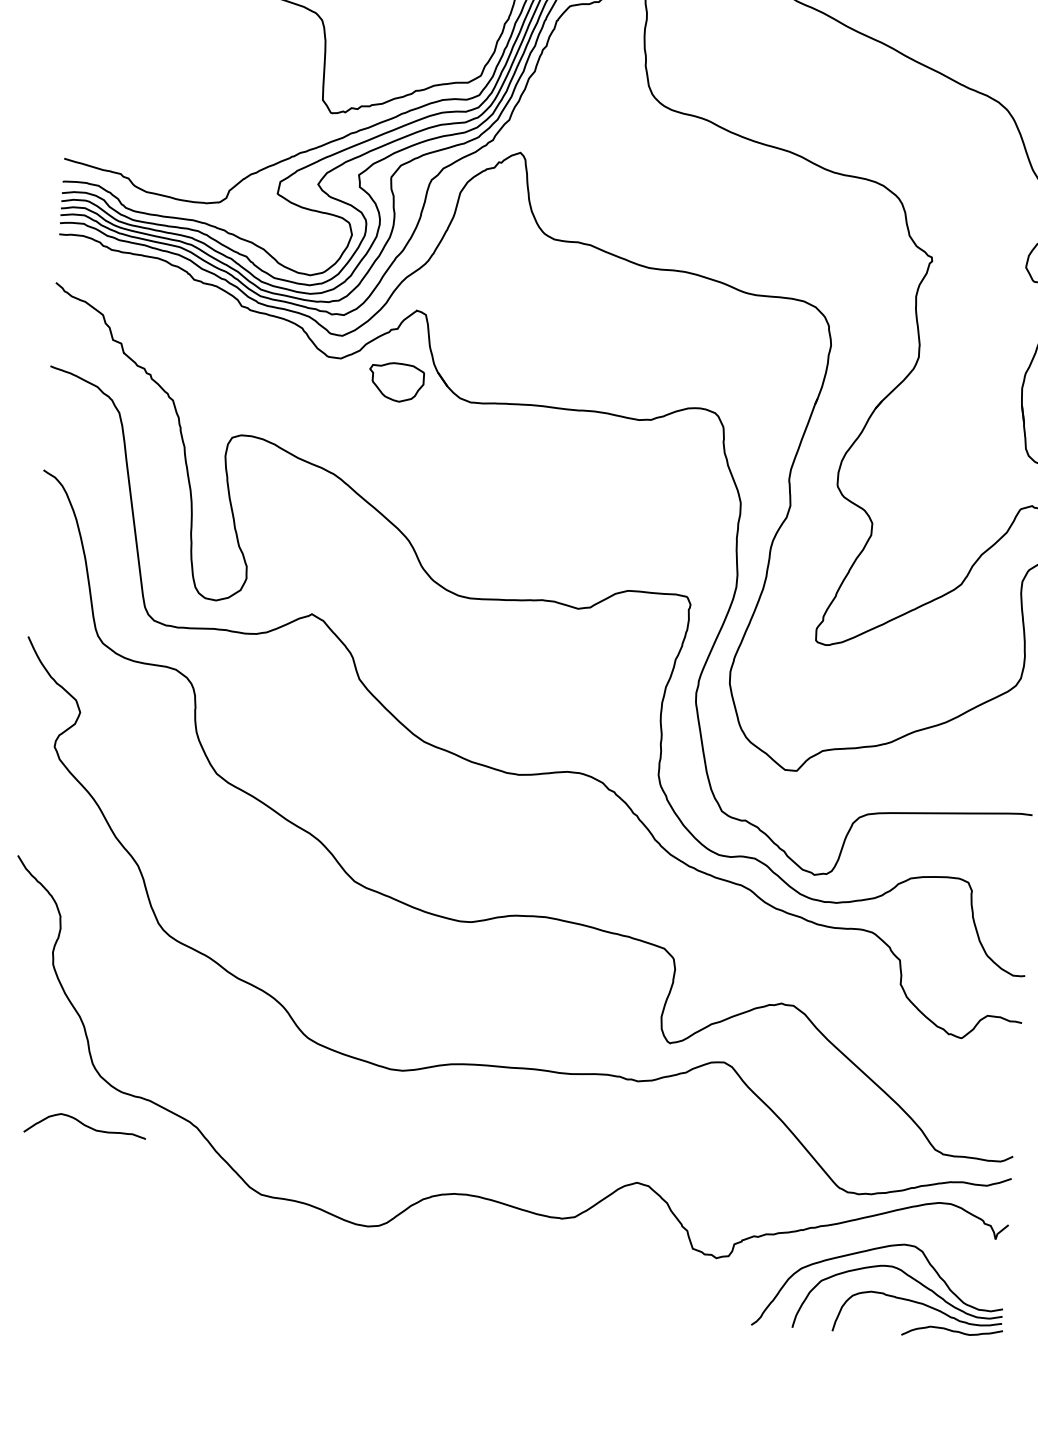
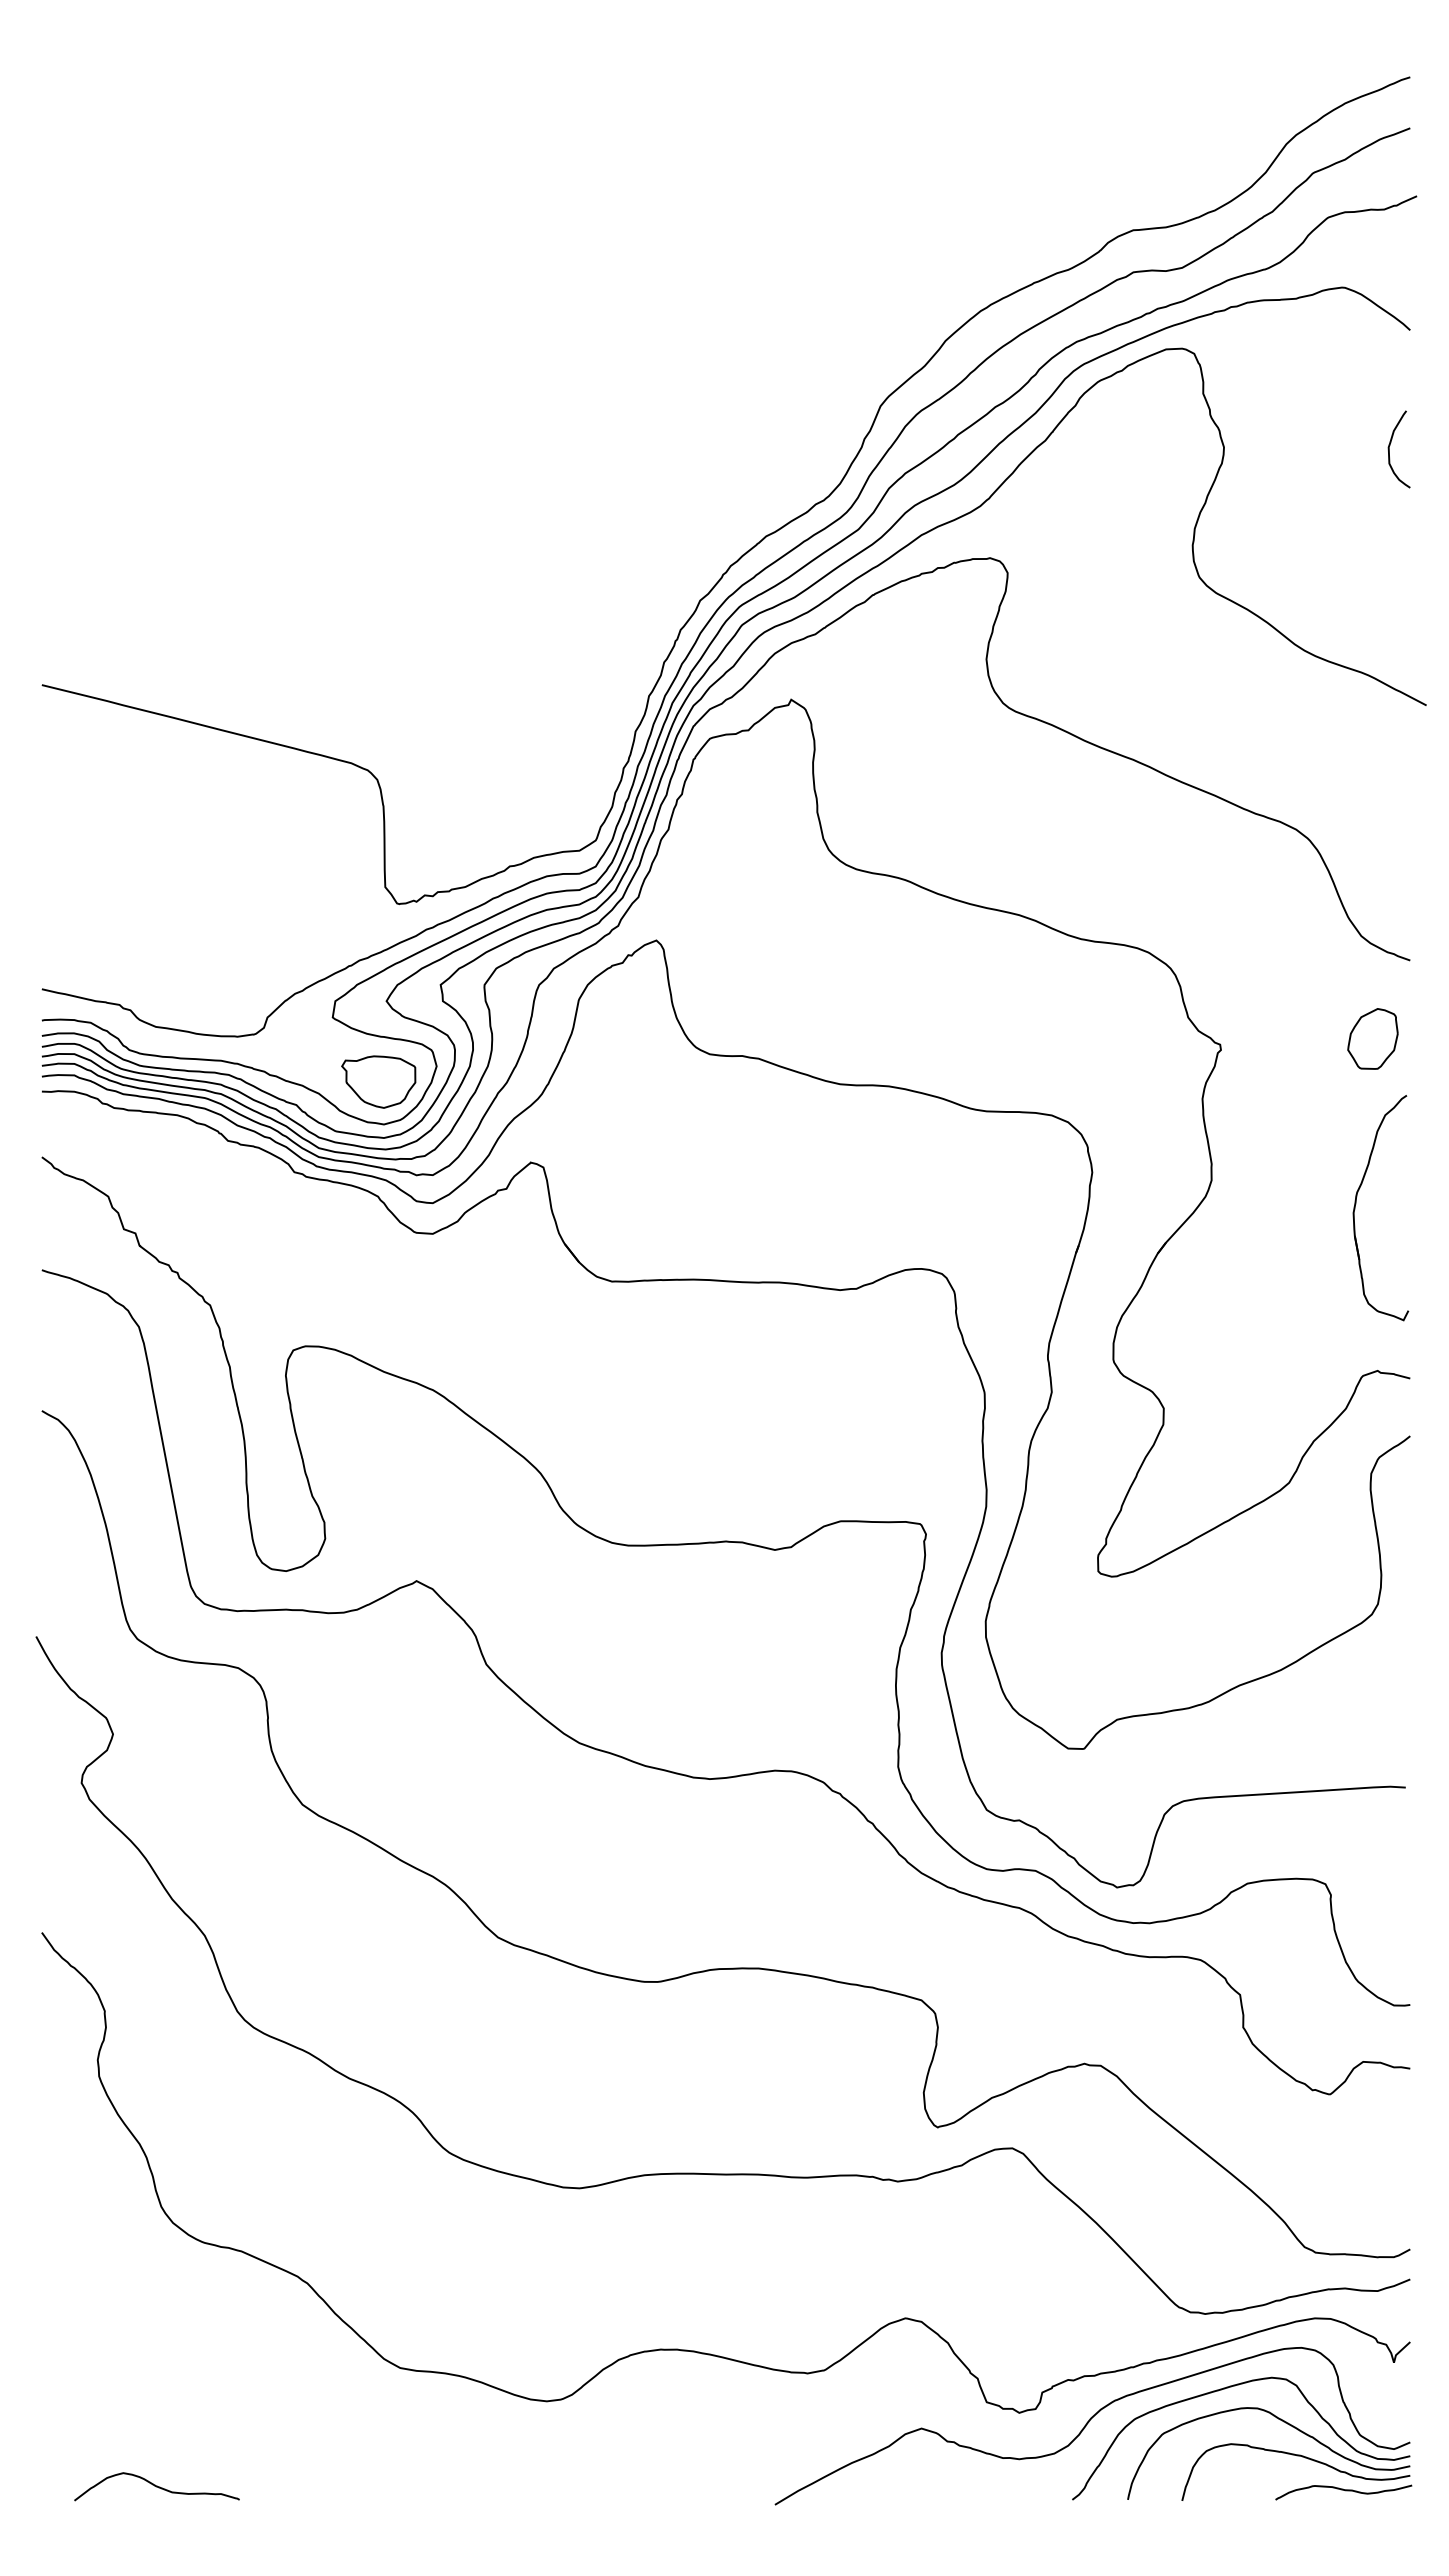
part: (396, 381) -> (378, 1081), moved
curve: (85, 1125) -> (156, 2486), moved
curve: (767, 1268) -> (1089, 2422), added

